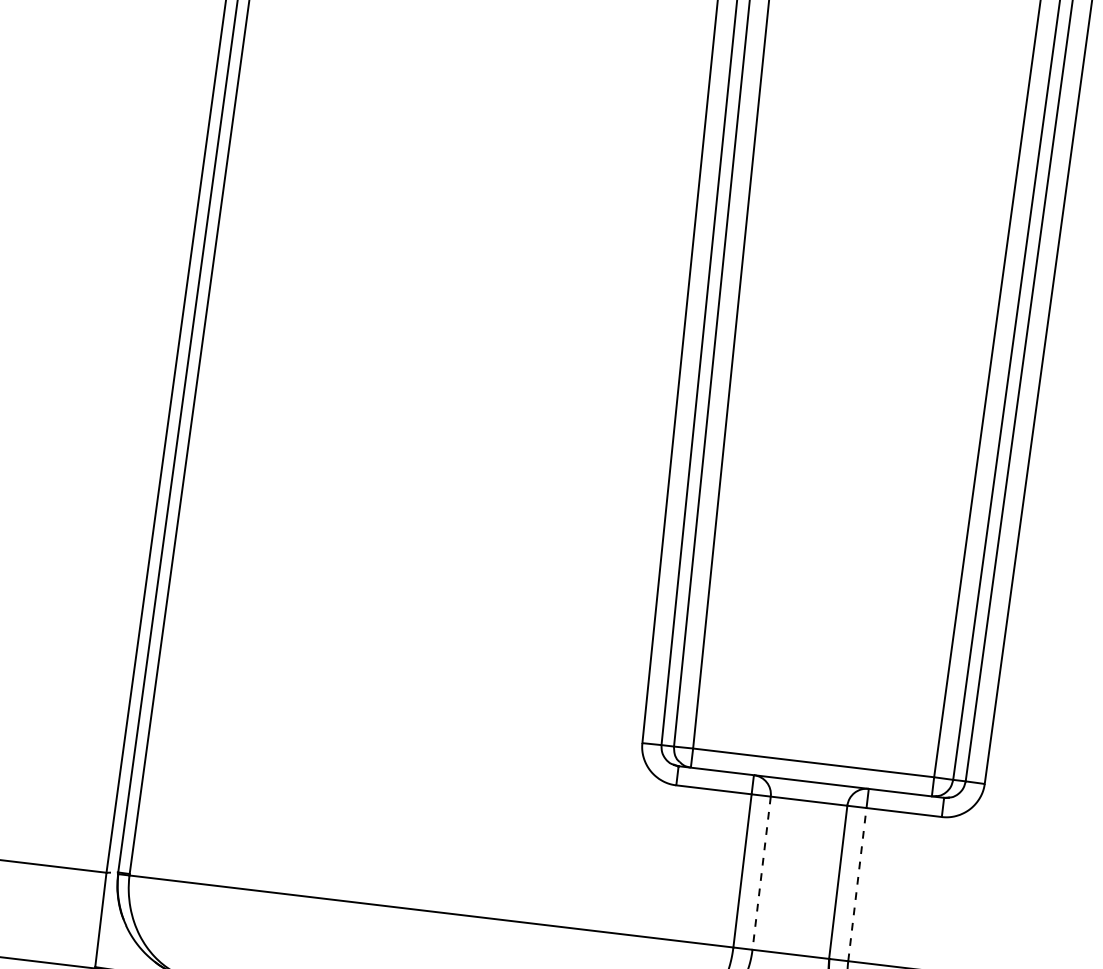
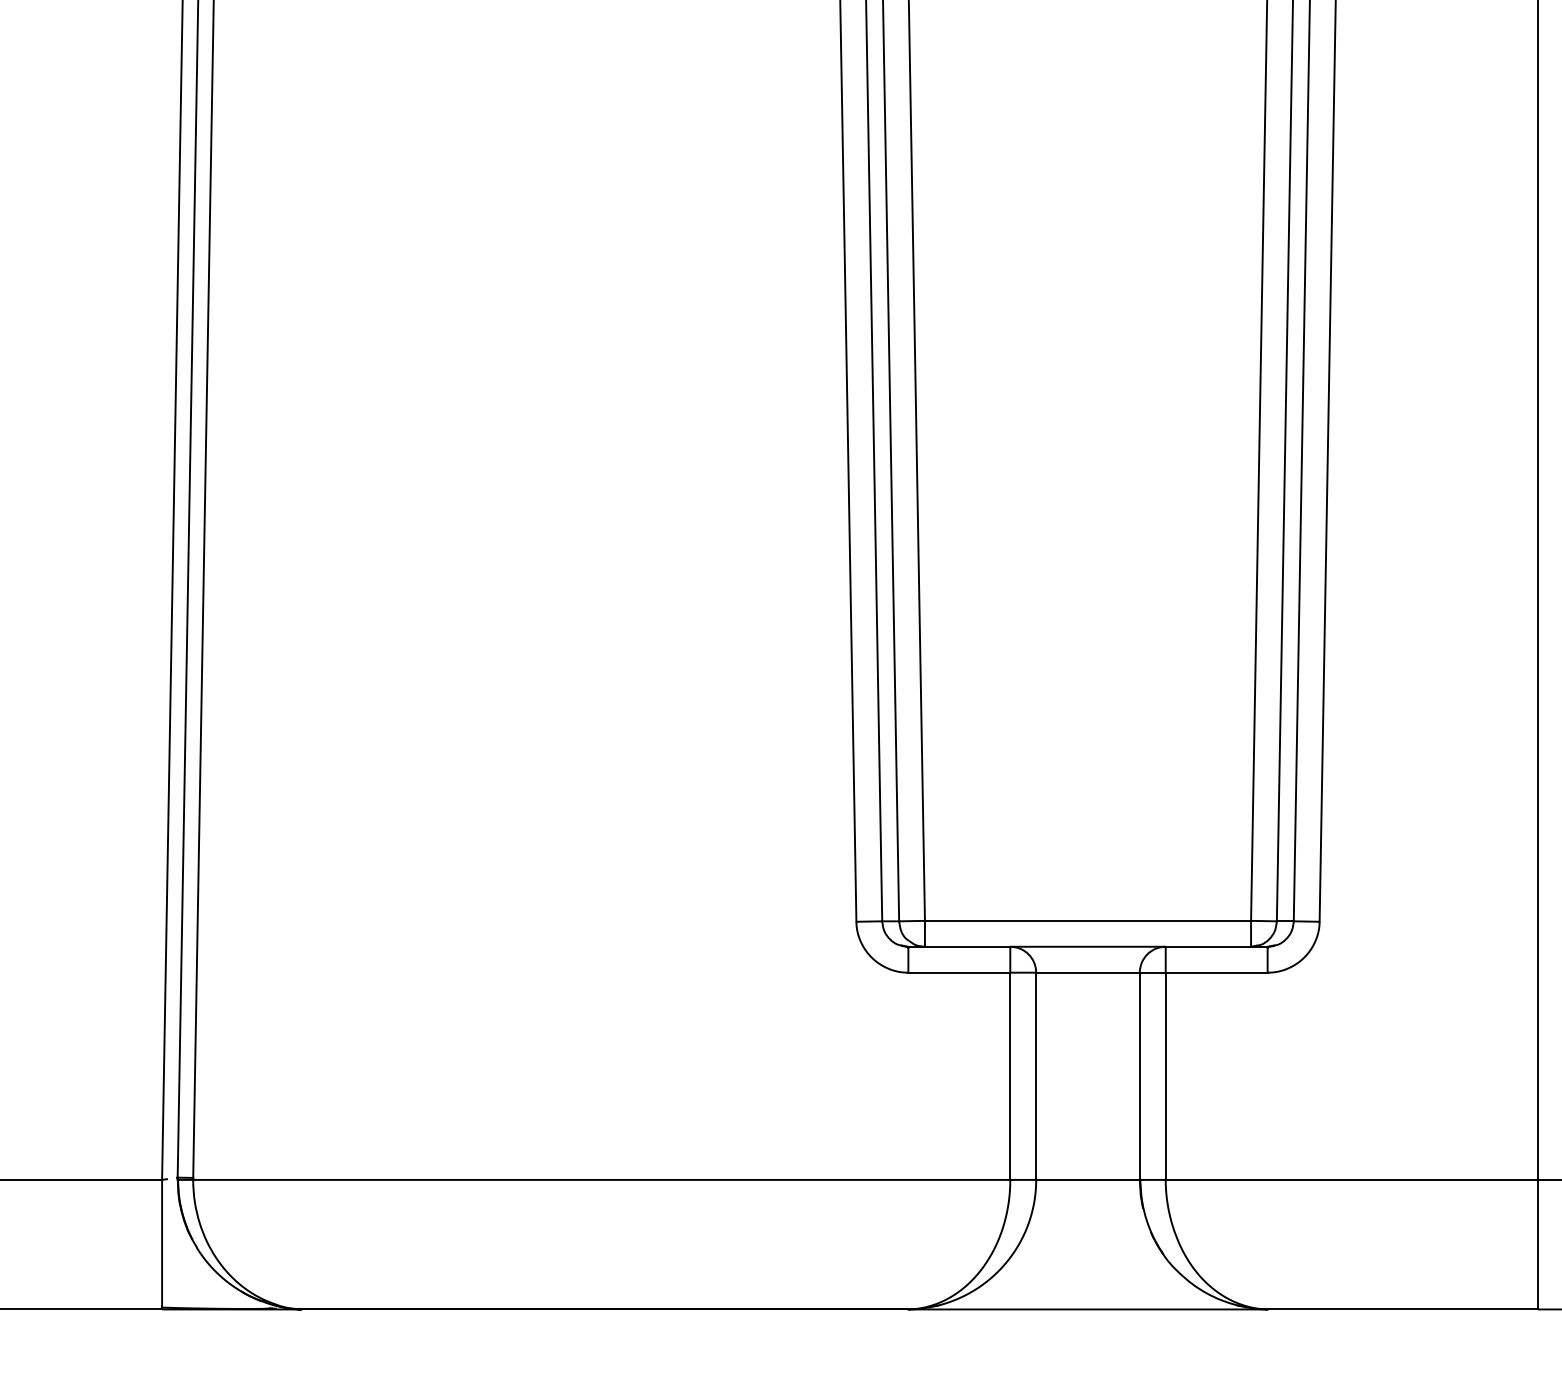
line: (761, 873) -> (1036, 1076), dashed -> solid
line: (857, 884) -> (1165, 1076), dashed -> solid

